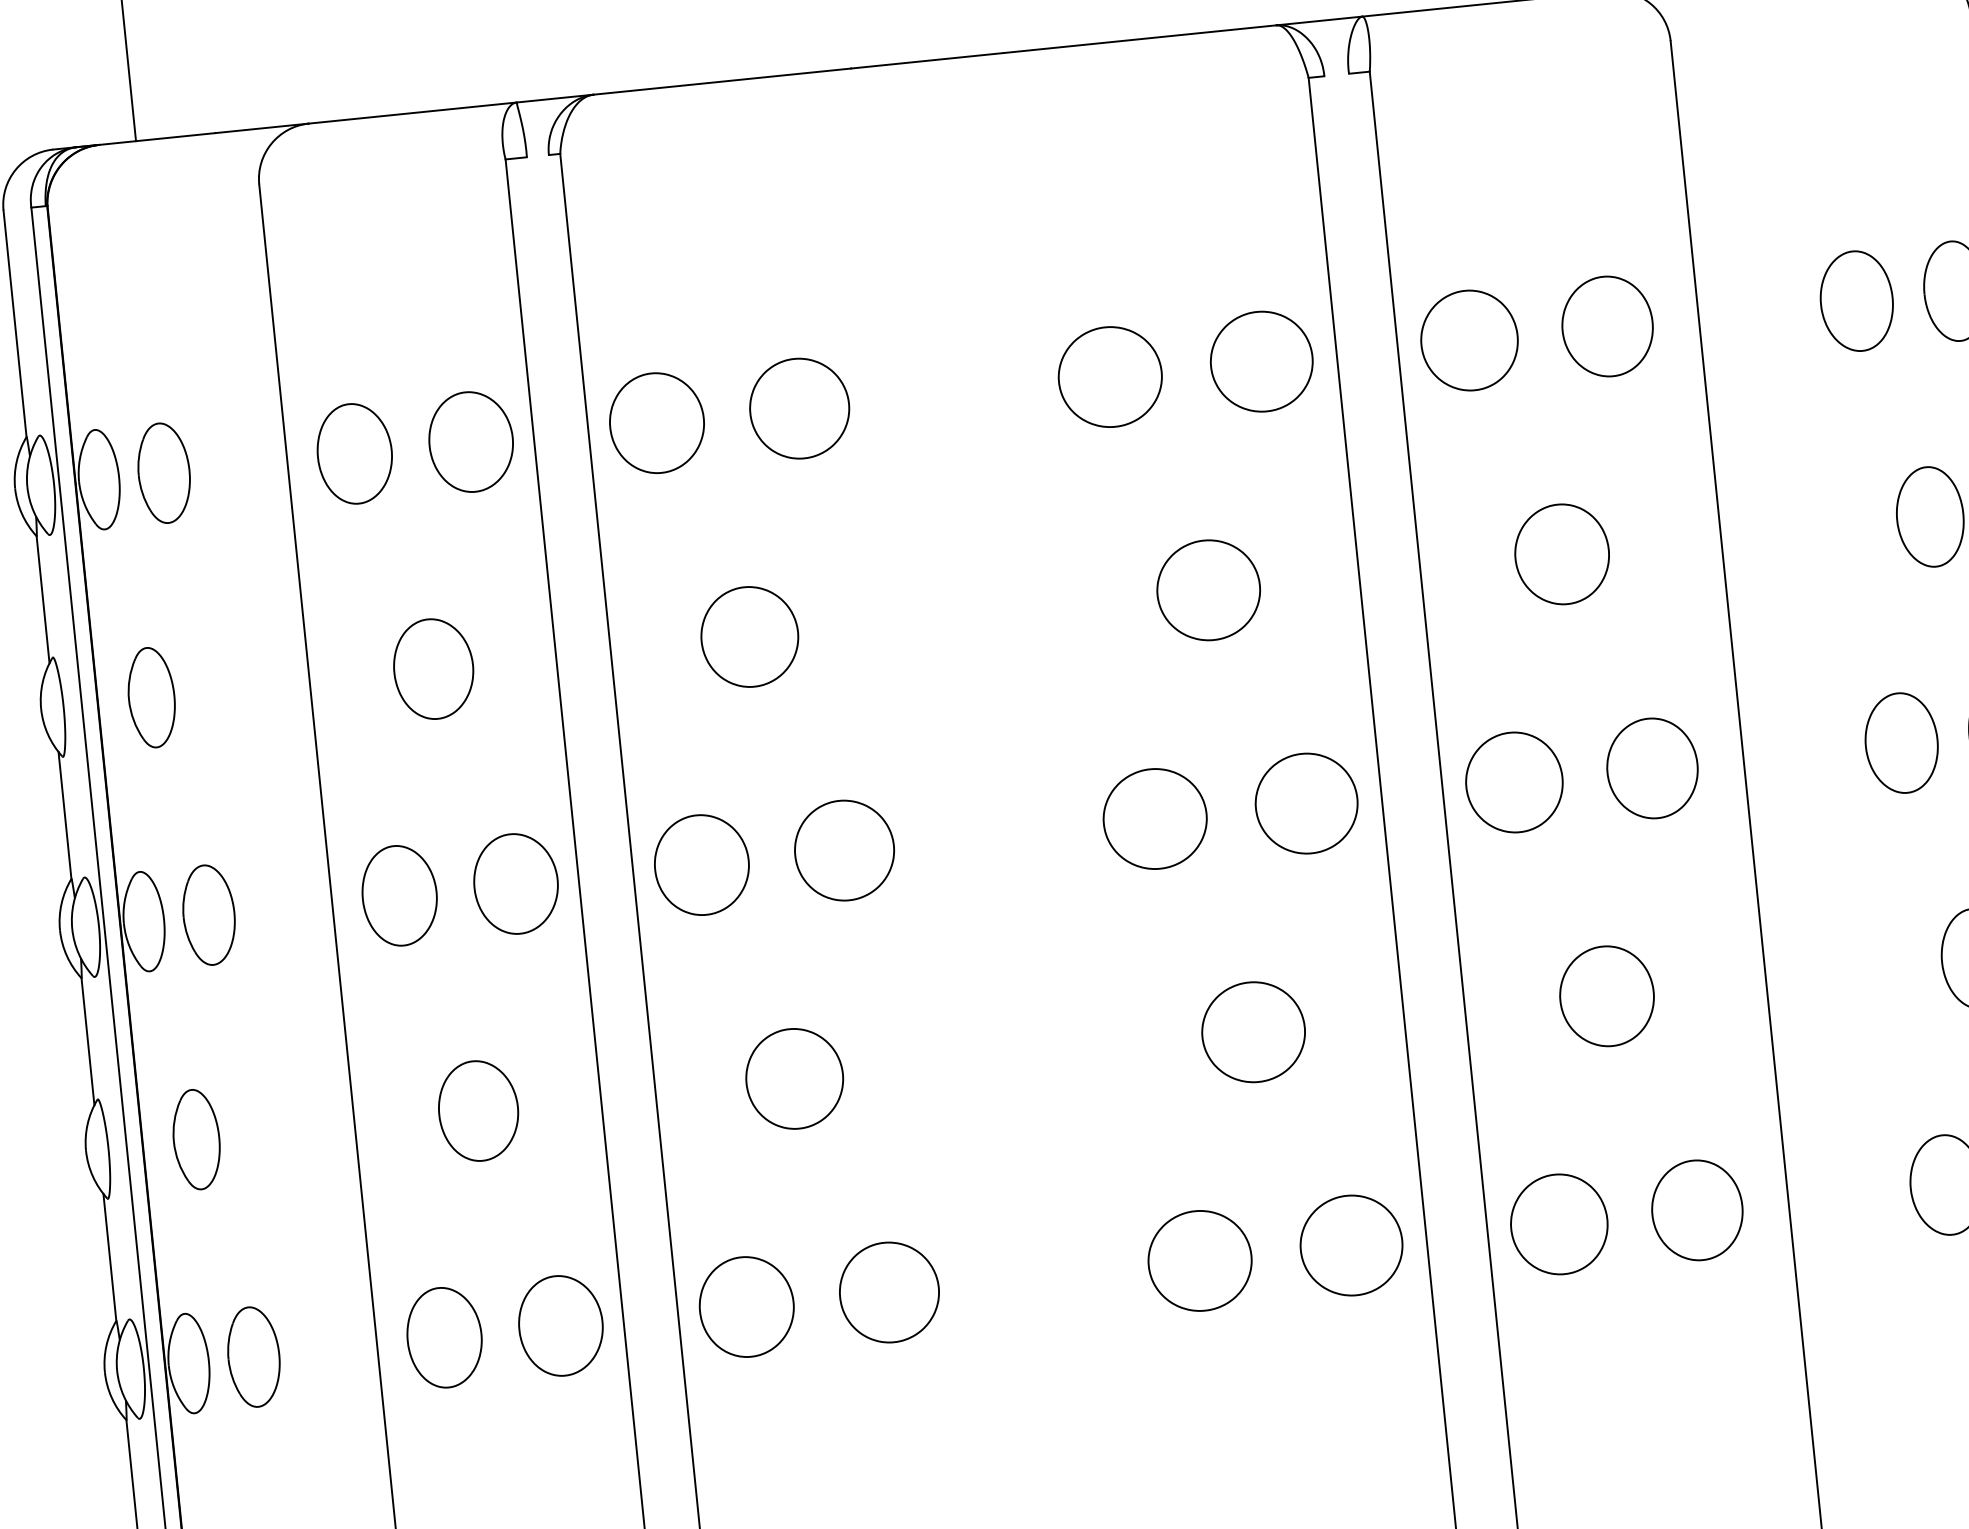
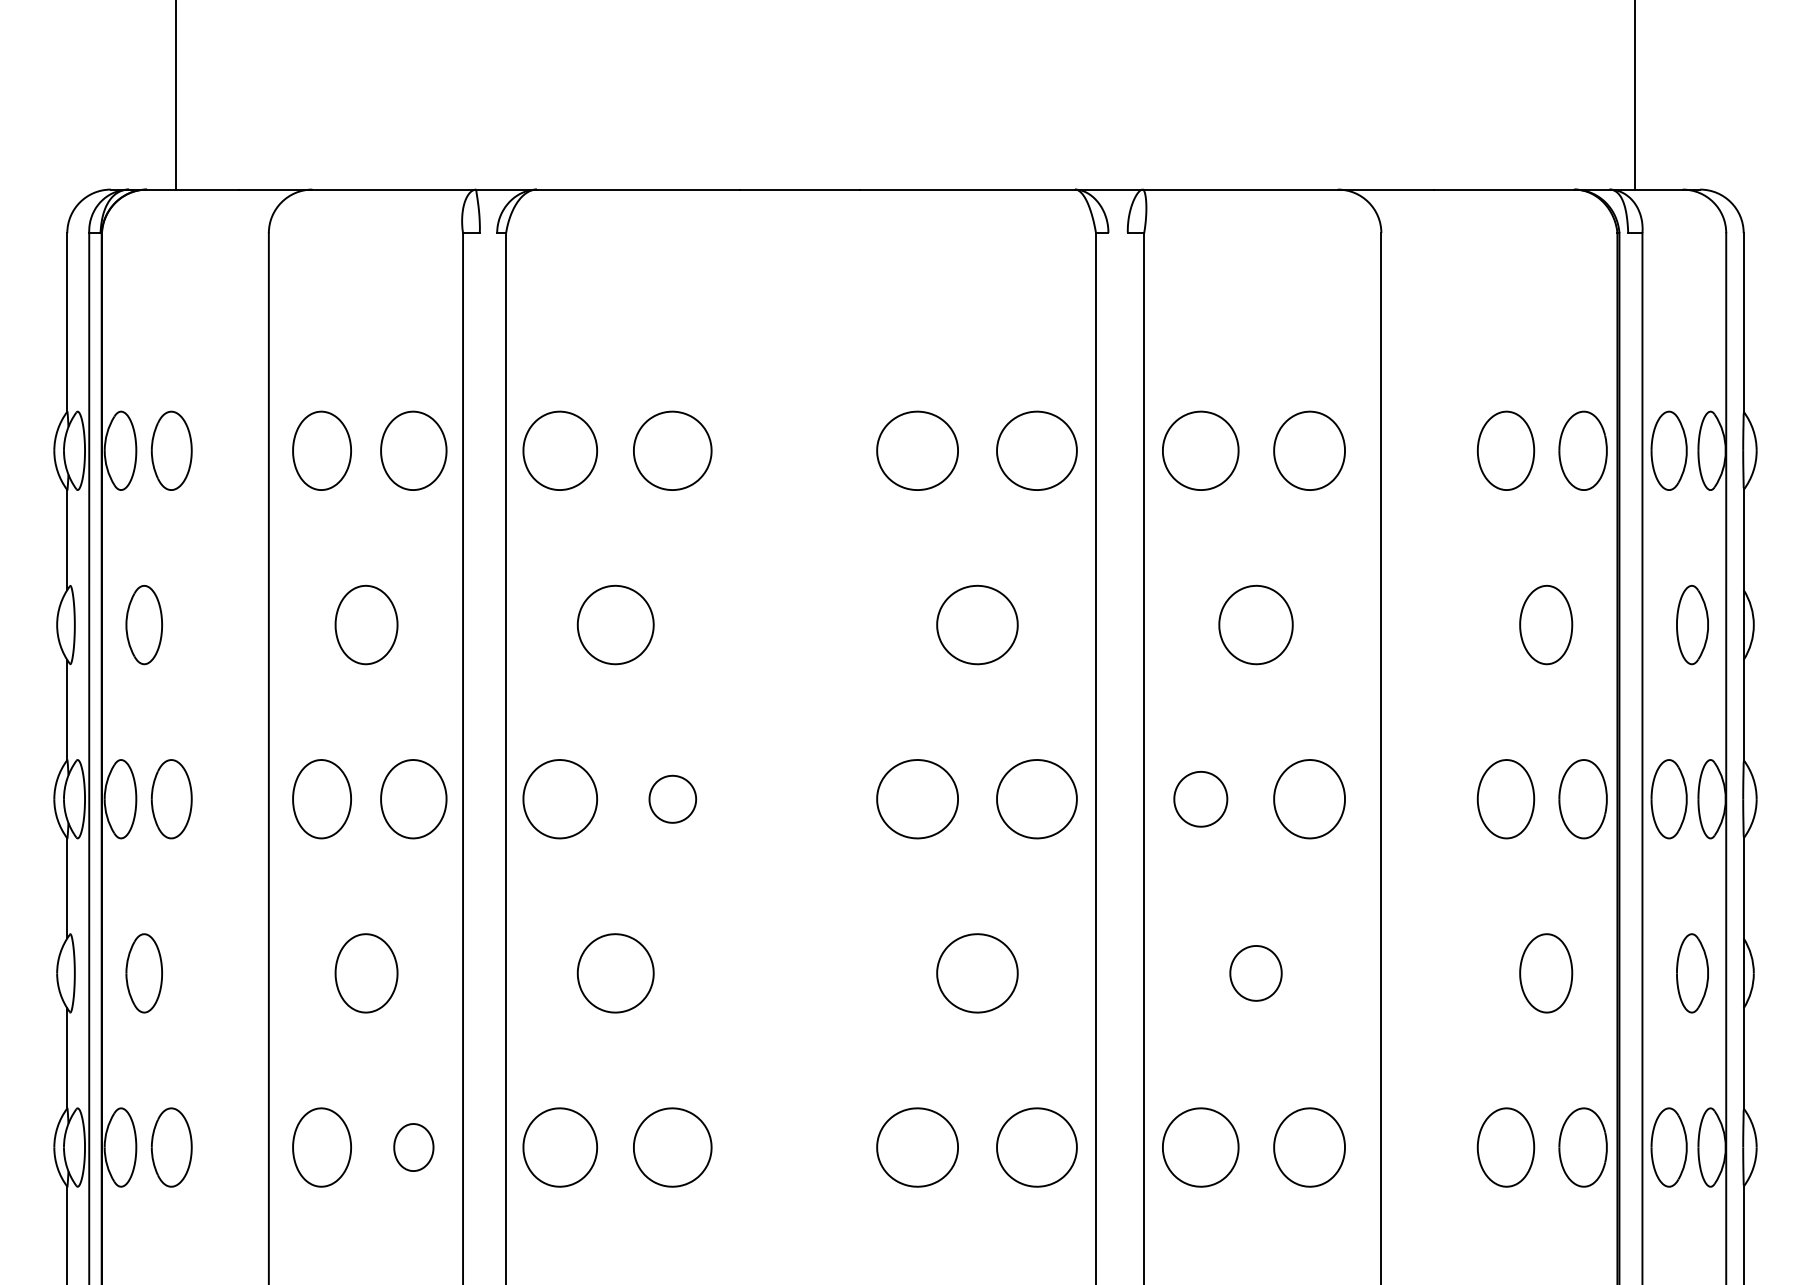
part: (1514, 782) -> (1200, 799), size x0.7
part: (844, 850) -> (672, 799), size x0.6
part: (1606, 996) -> (1255, 973), size x0.7
part: (560, 1325) -> (413, 1147), size x0.6

